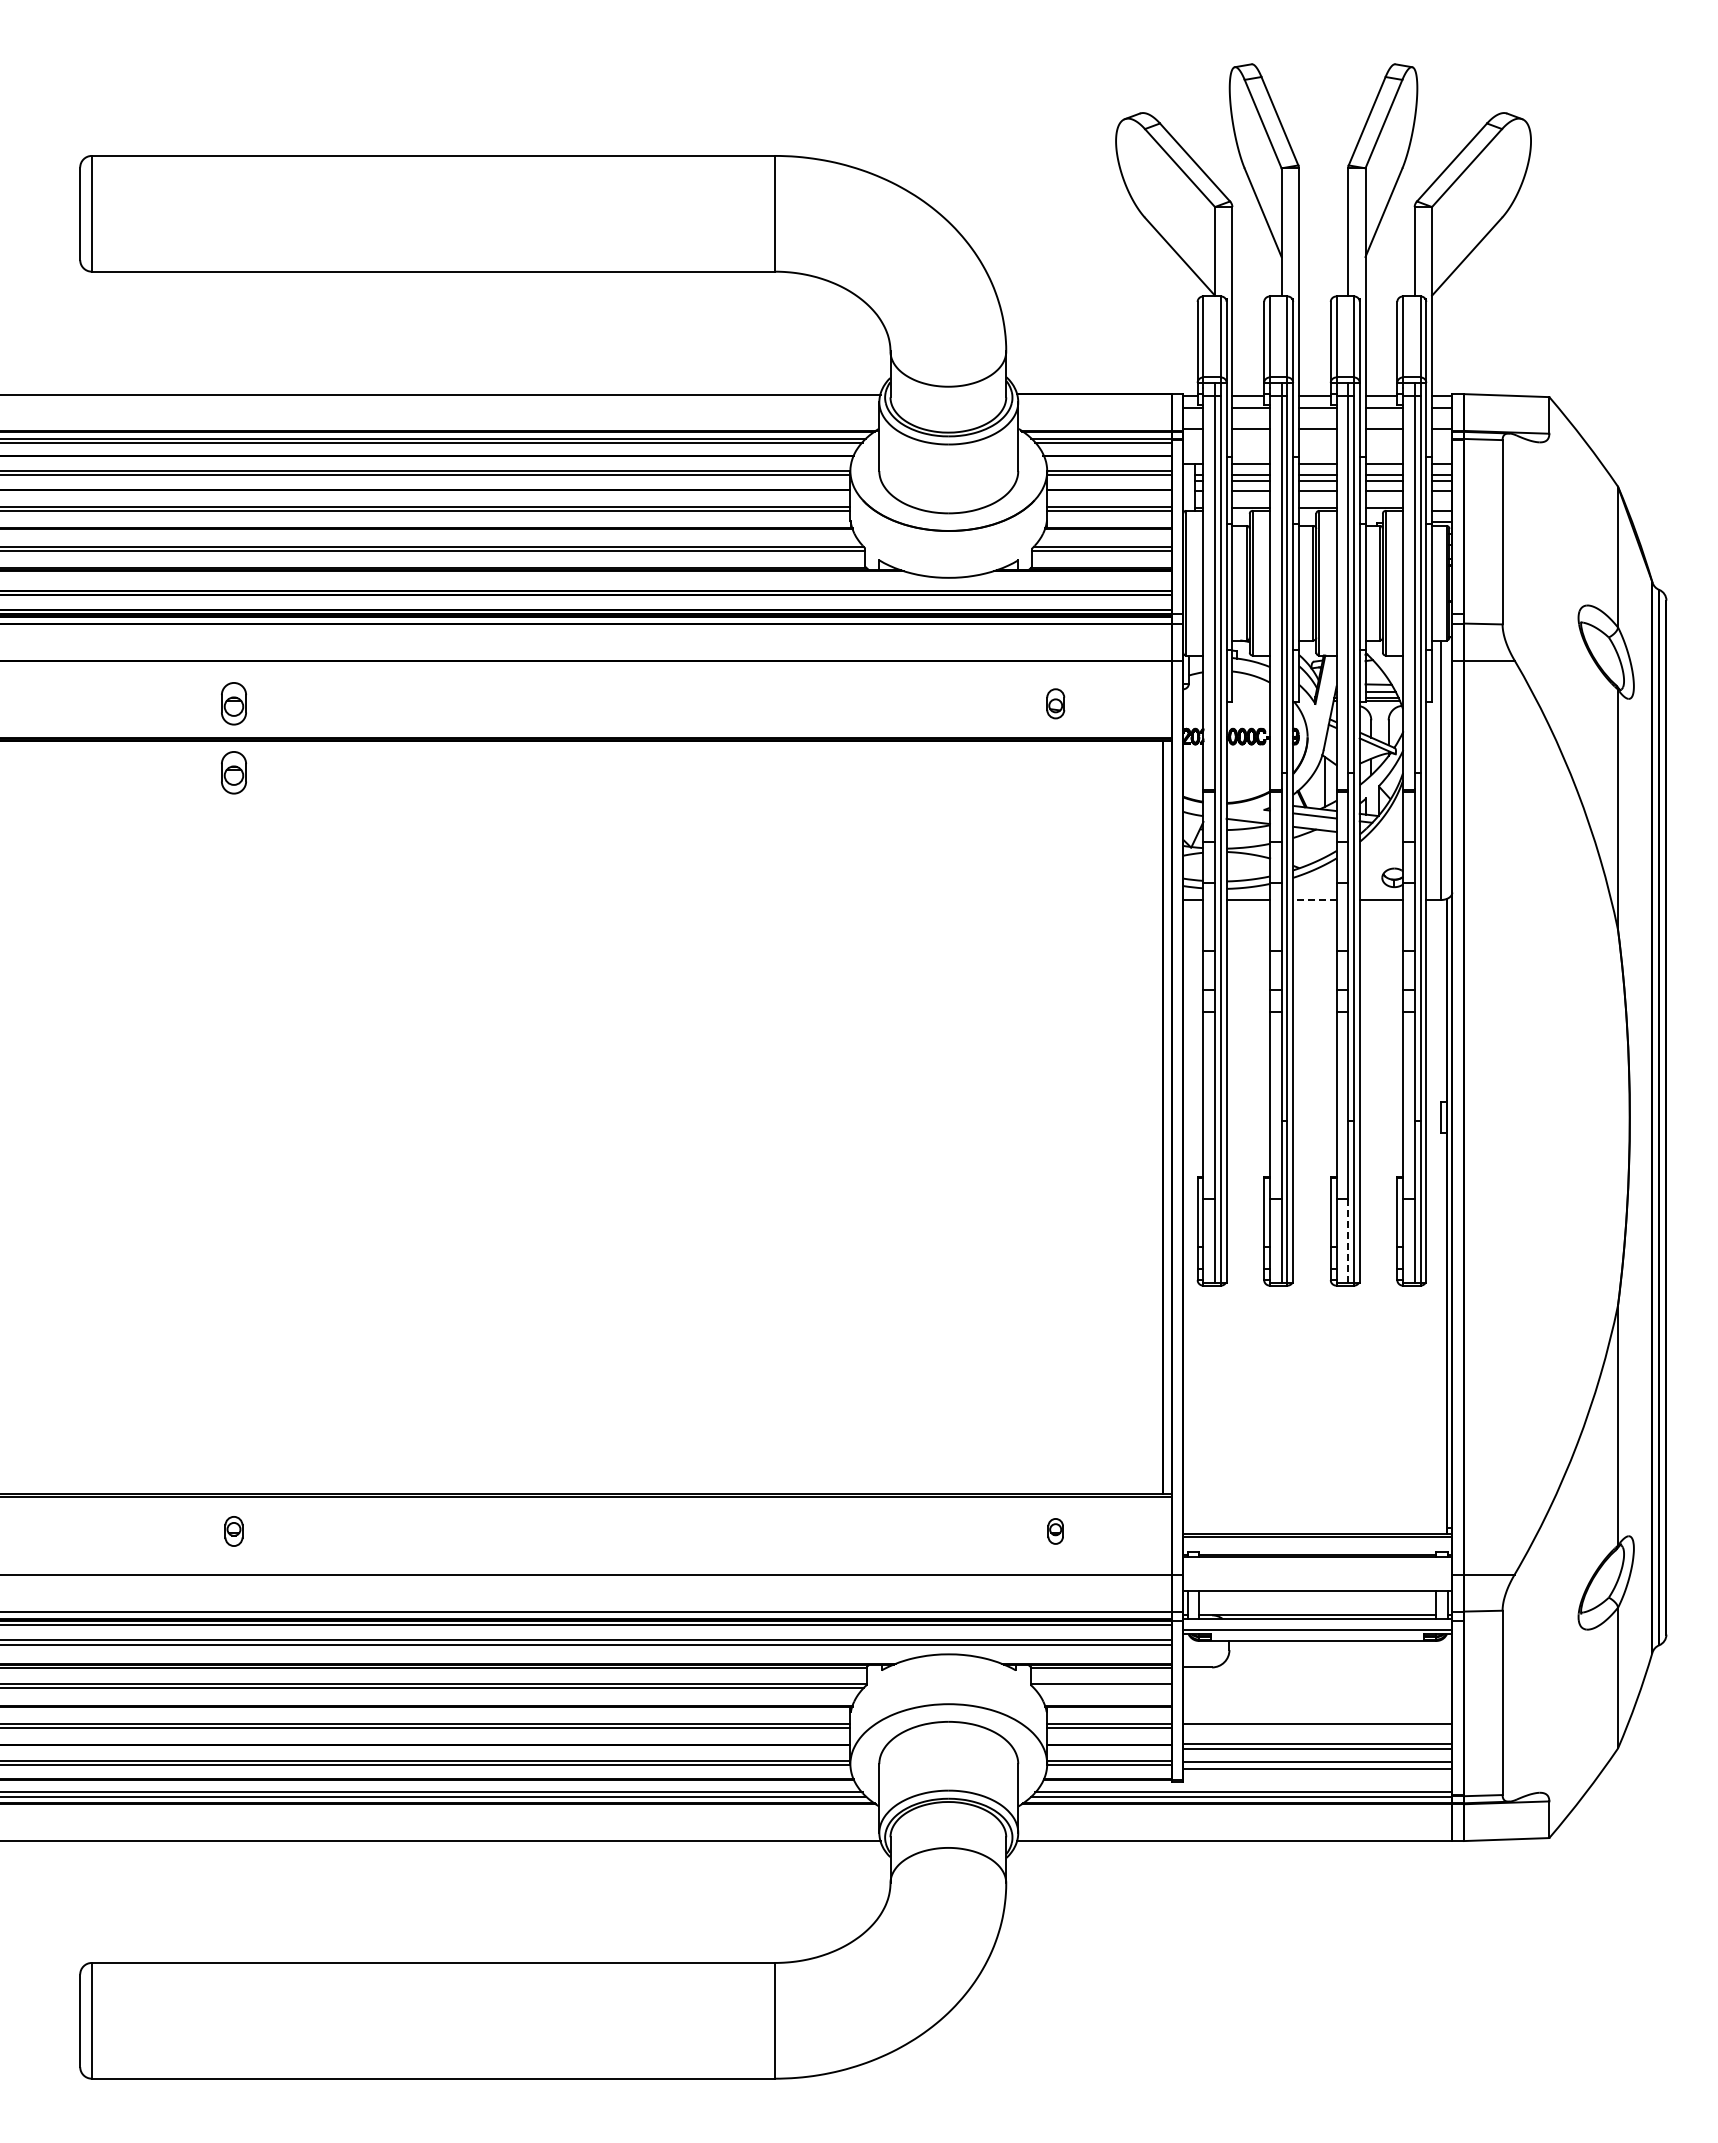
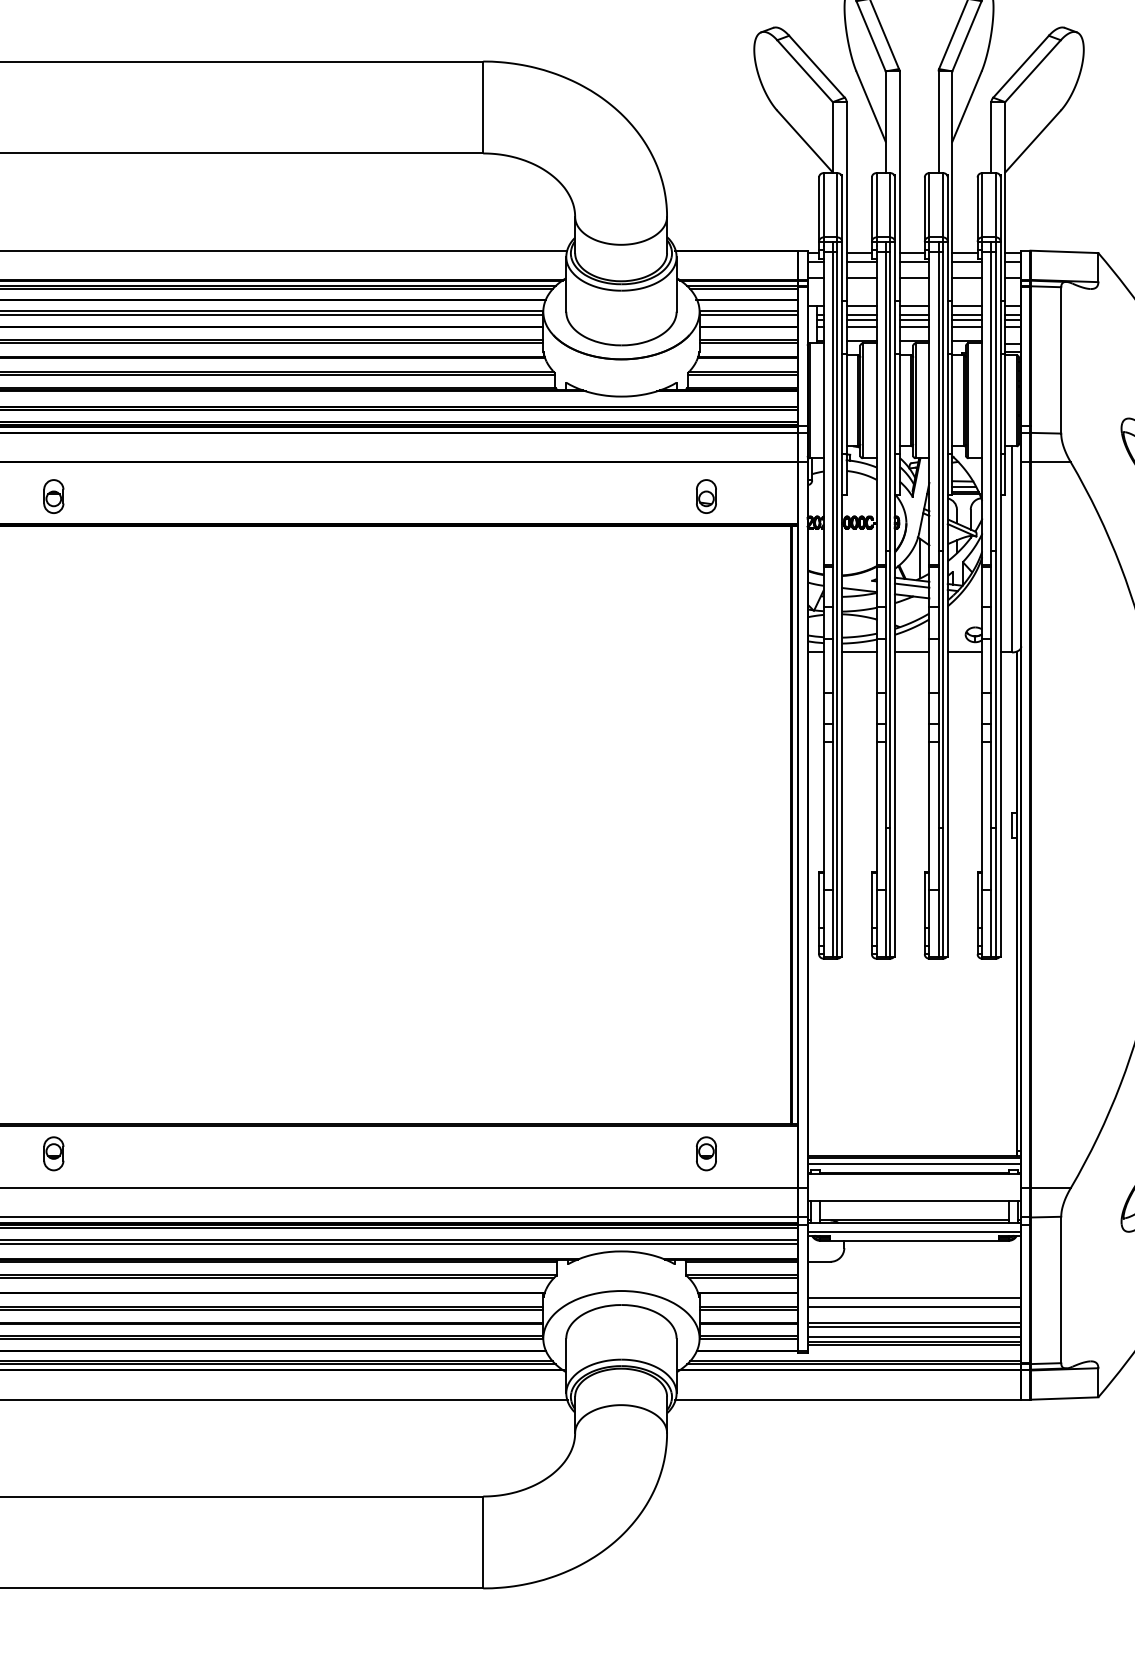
part: (1055, 703) -> (706, 496), size x1.43
part: (233, 772) -> (53, 551), removed
line: (1314, 900) -> (911, 652), dashed -> solid
line: (1348, 1241) -> (938, 923), dashed -> solid
part: (233, 1531) -> (53, 1153), size x1.43
part: (1055, 1531) -> (706, 1153), size x1.67
line: (1317, 1543) -> (914, 1163), added
line: (1102, 1688) -> (743, 1278), added
line: (1317, 1713) -> (914, 1298), added
line: (1317, 1772) -> (914, 1345), added

